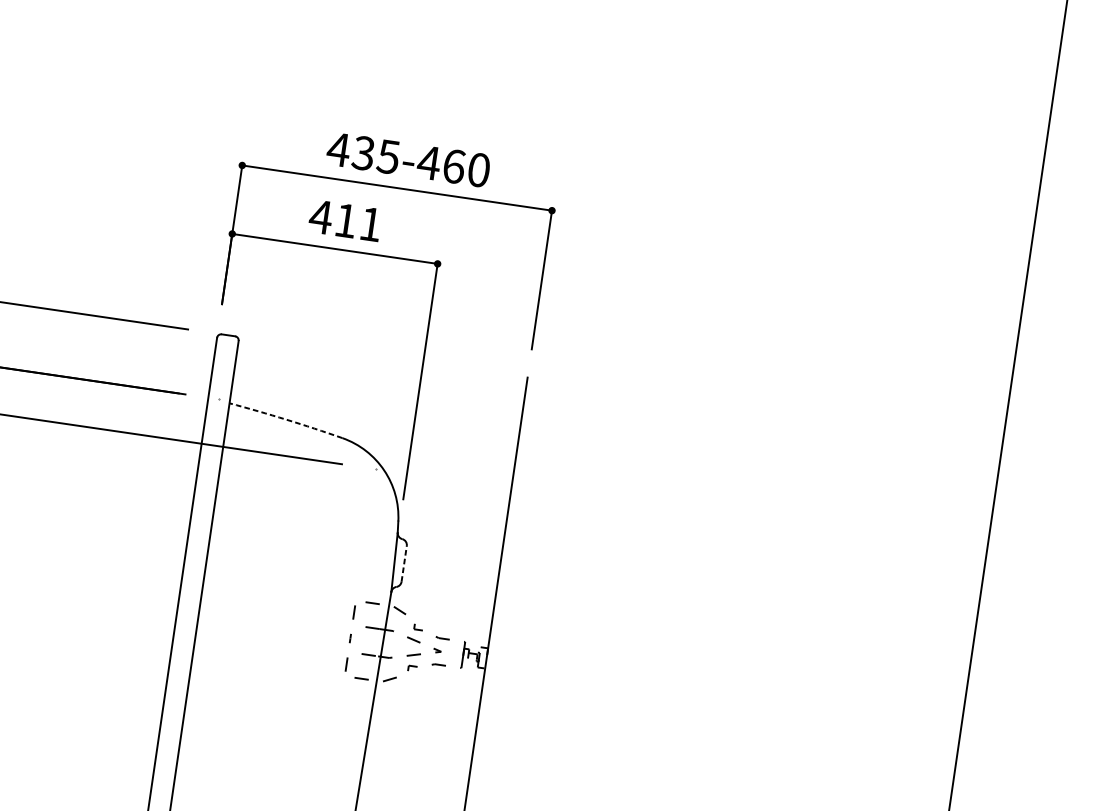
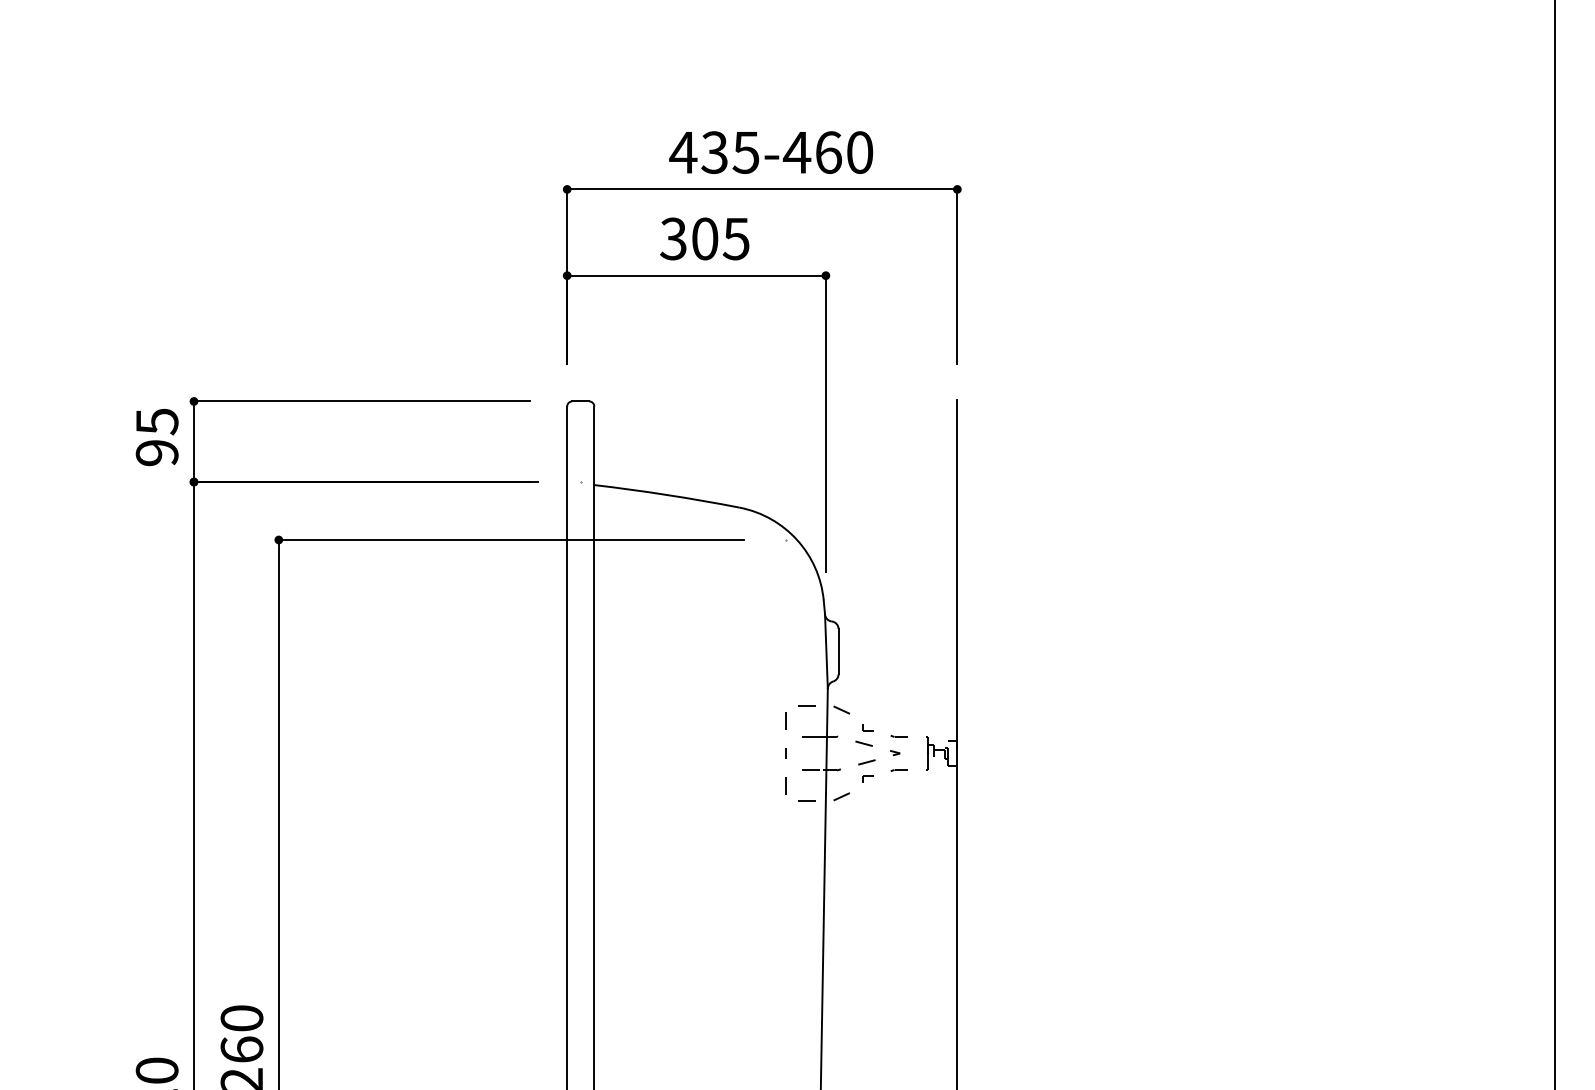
text: (345, 220) -> (704, 238), 411 -> 305
arc: (286, 420) -> (667, 495), dashed -> solid
line: (404, 563) -> (838, 651), dashed -> solid

